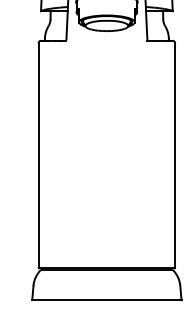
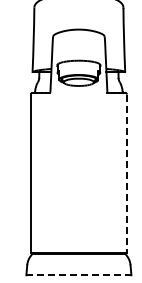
line: (174, 155) -> (126, 173), solid -> dashed
line: (106, 300) -> (78, 275), solid -> dashed

